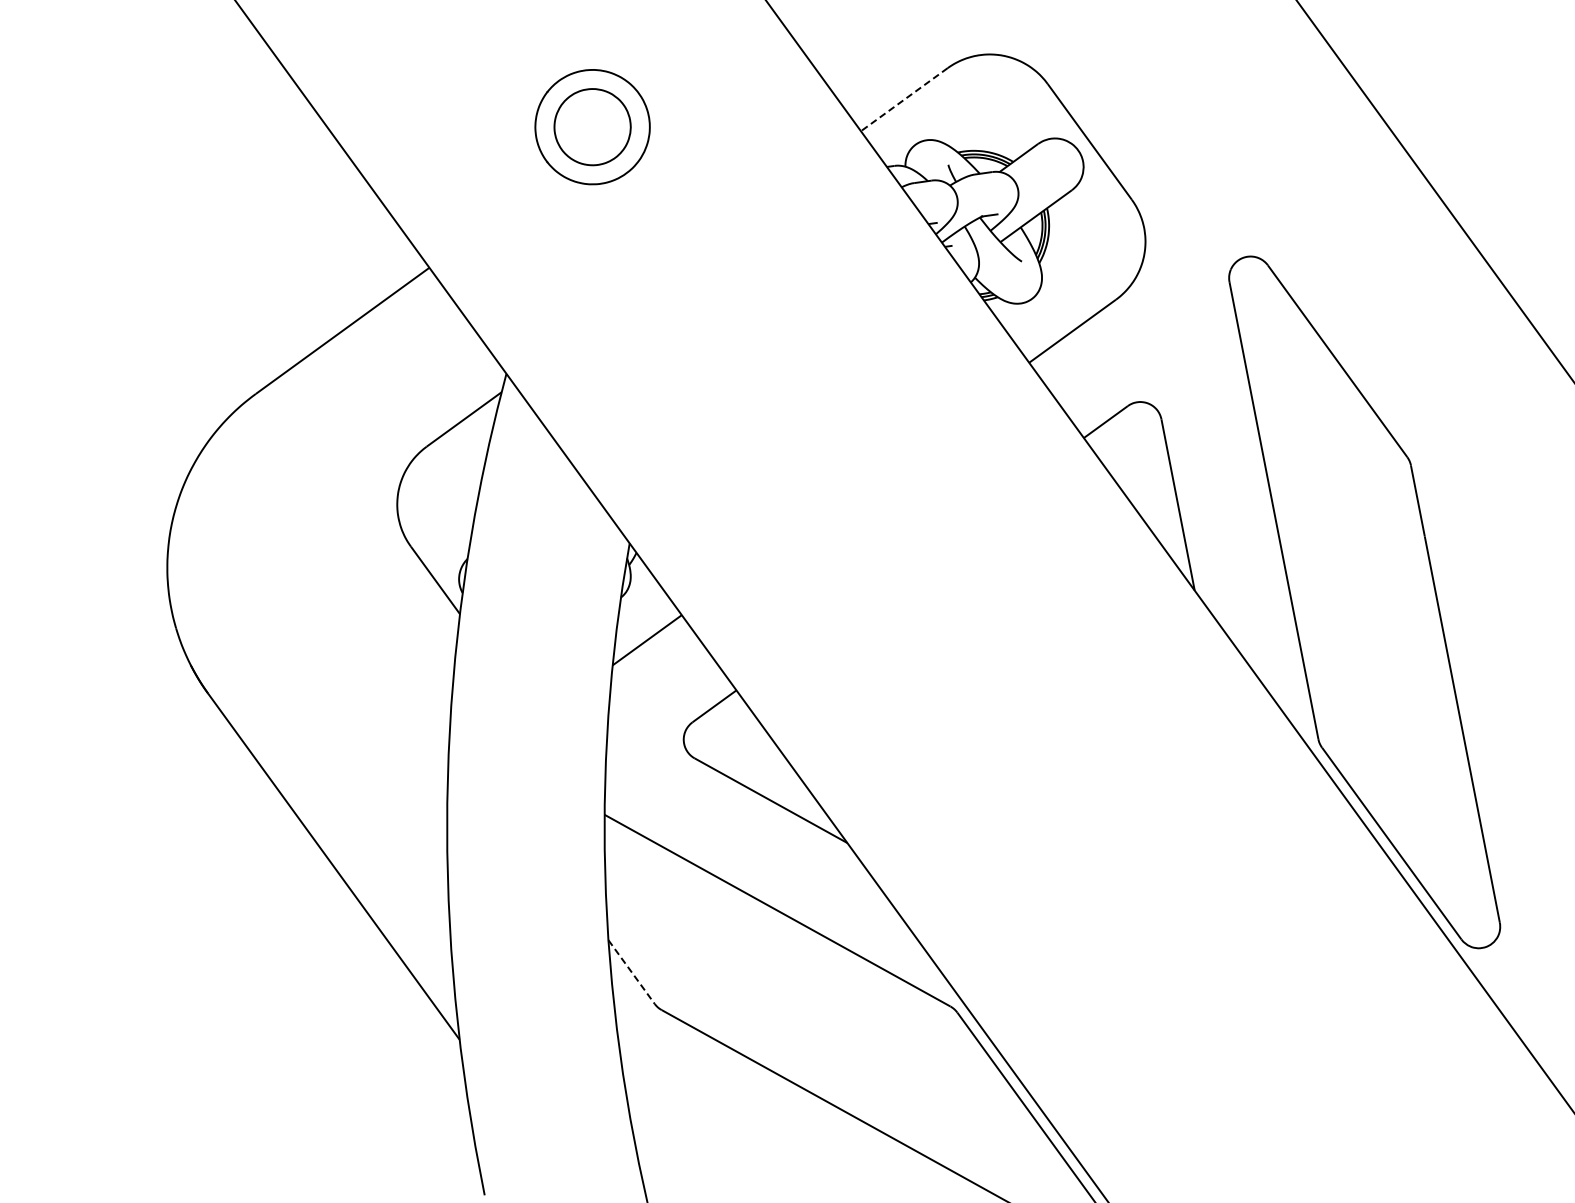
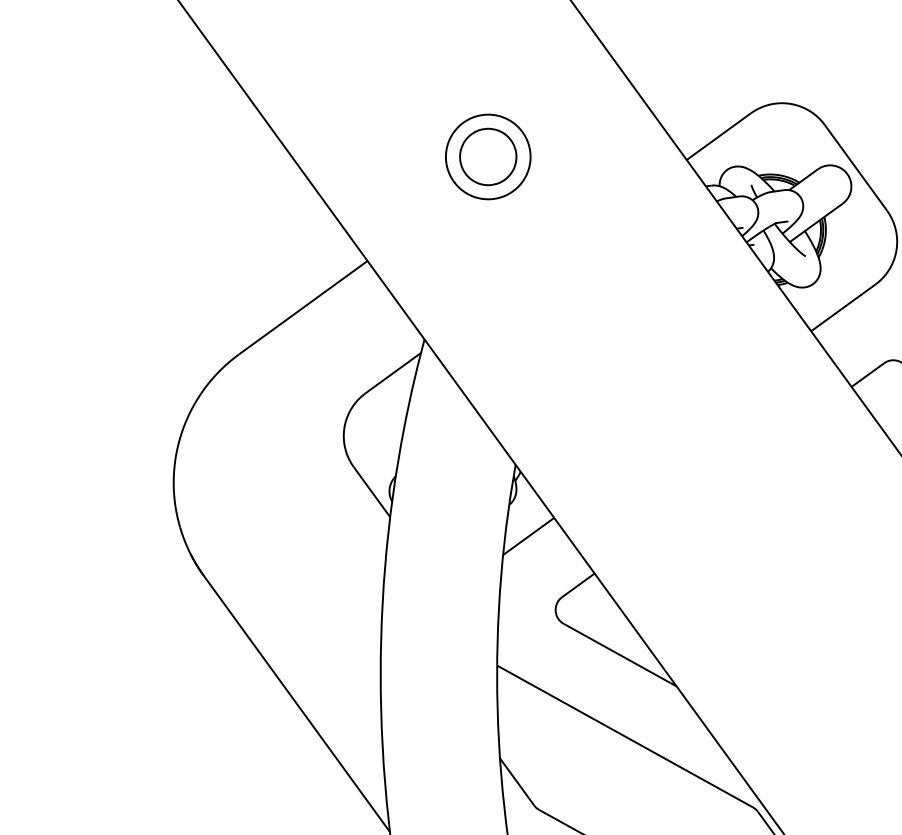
line: (904, 99) -> (718, 136), dashed -> solid
line: (631, 972) -> (517, 782), dashed -> solid

